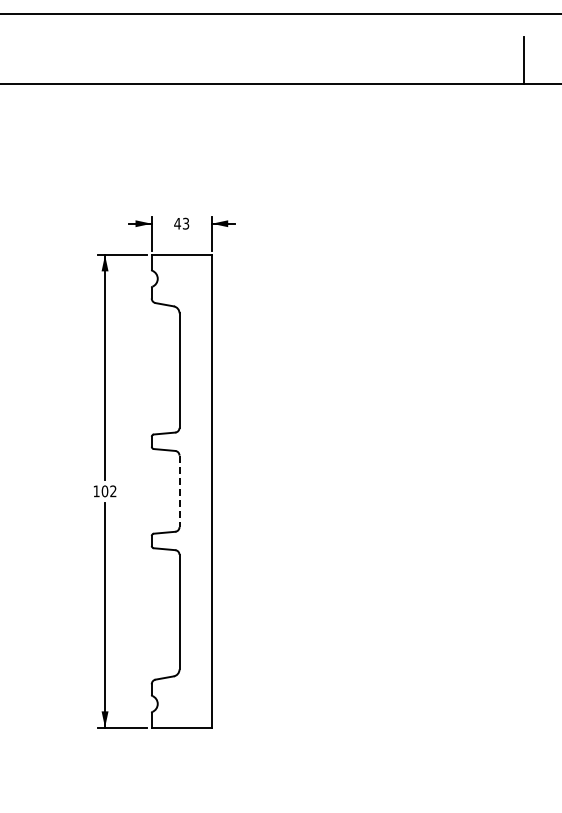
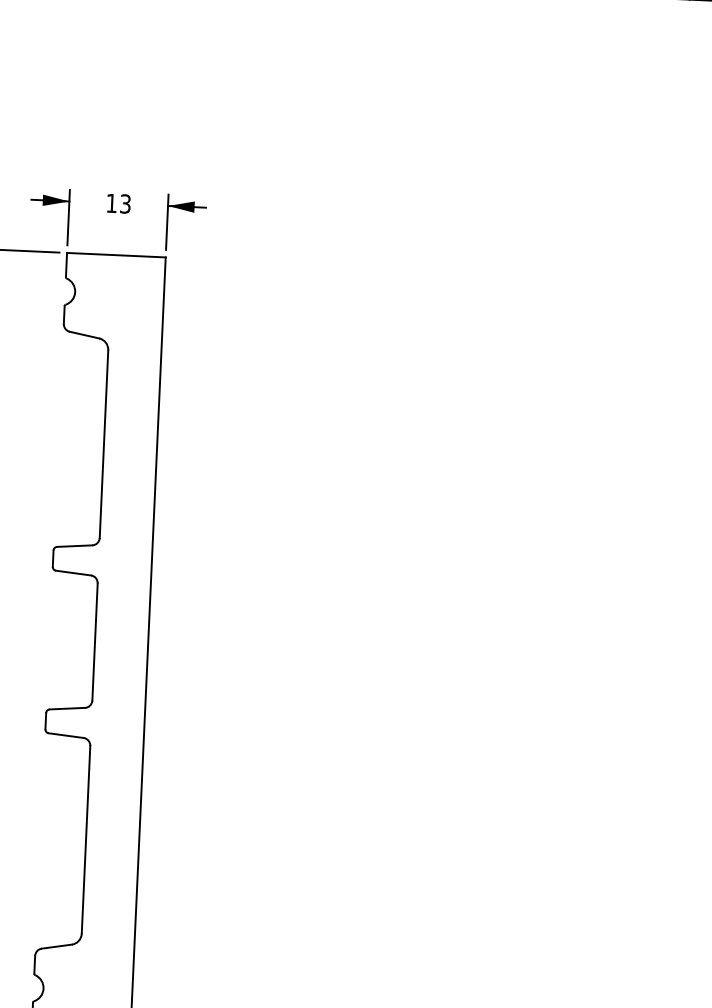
text: (177, 223) -> (111, 202), 43 -> 13
line: (179, 491) -> (94, 642), dashed -> solid

